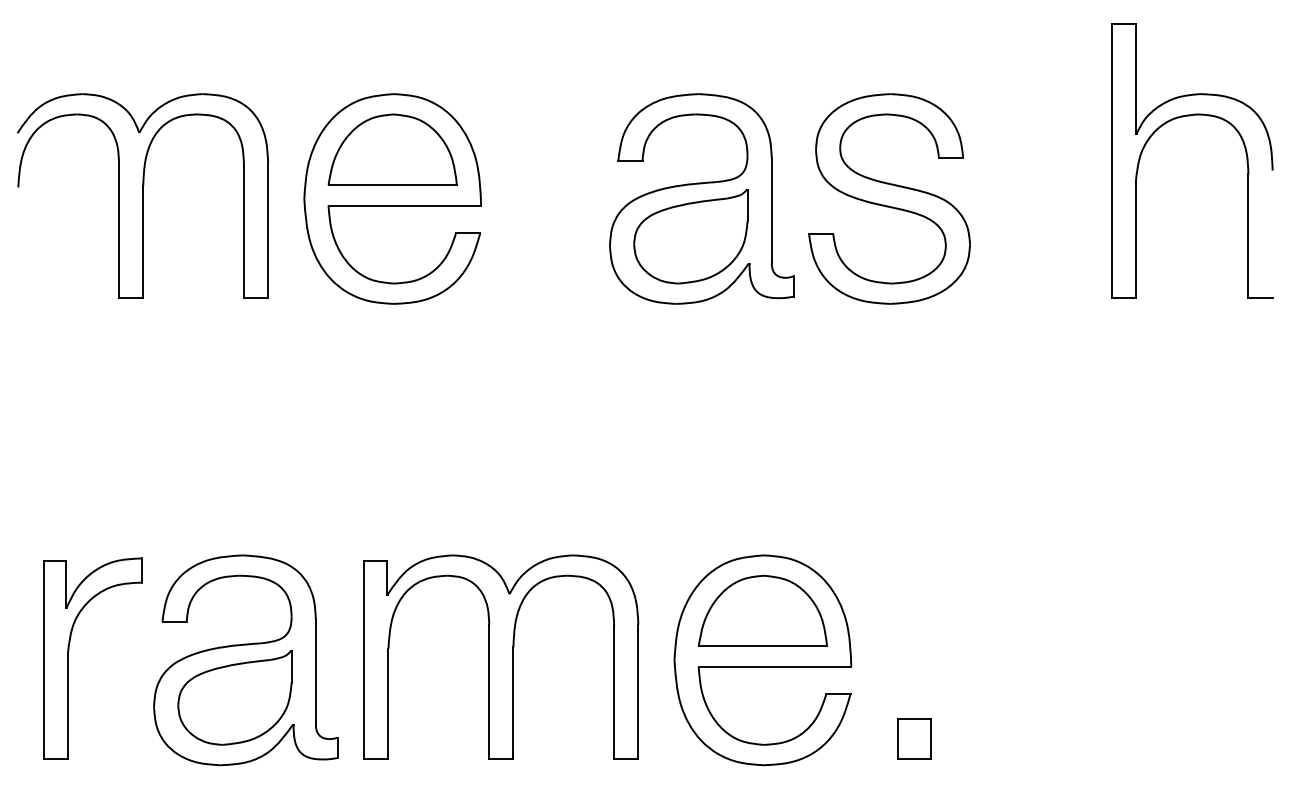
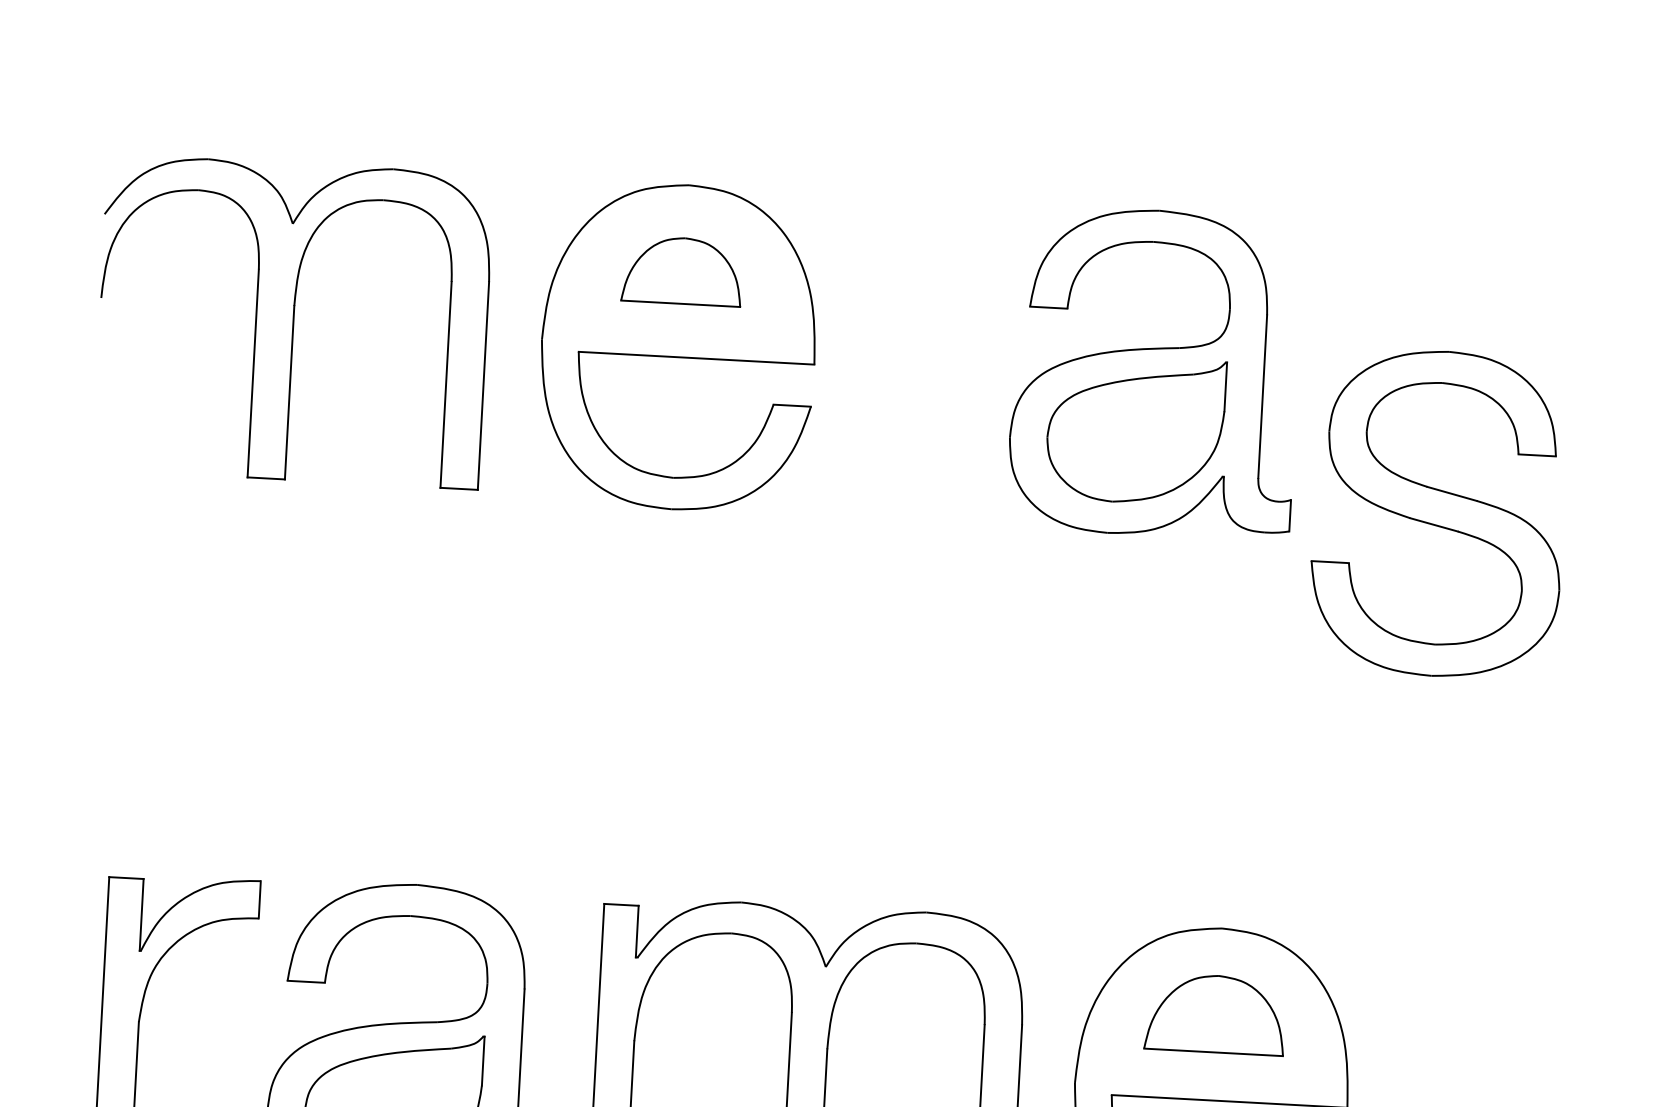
part: (392, 149) -> (682, 270), size x0.6
part: (889, 198) -> (1438, 512), moved
part: (762, 610) -> (1214, 1013), size x0.7

